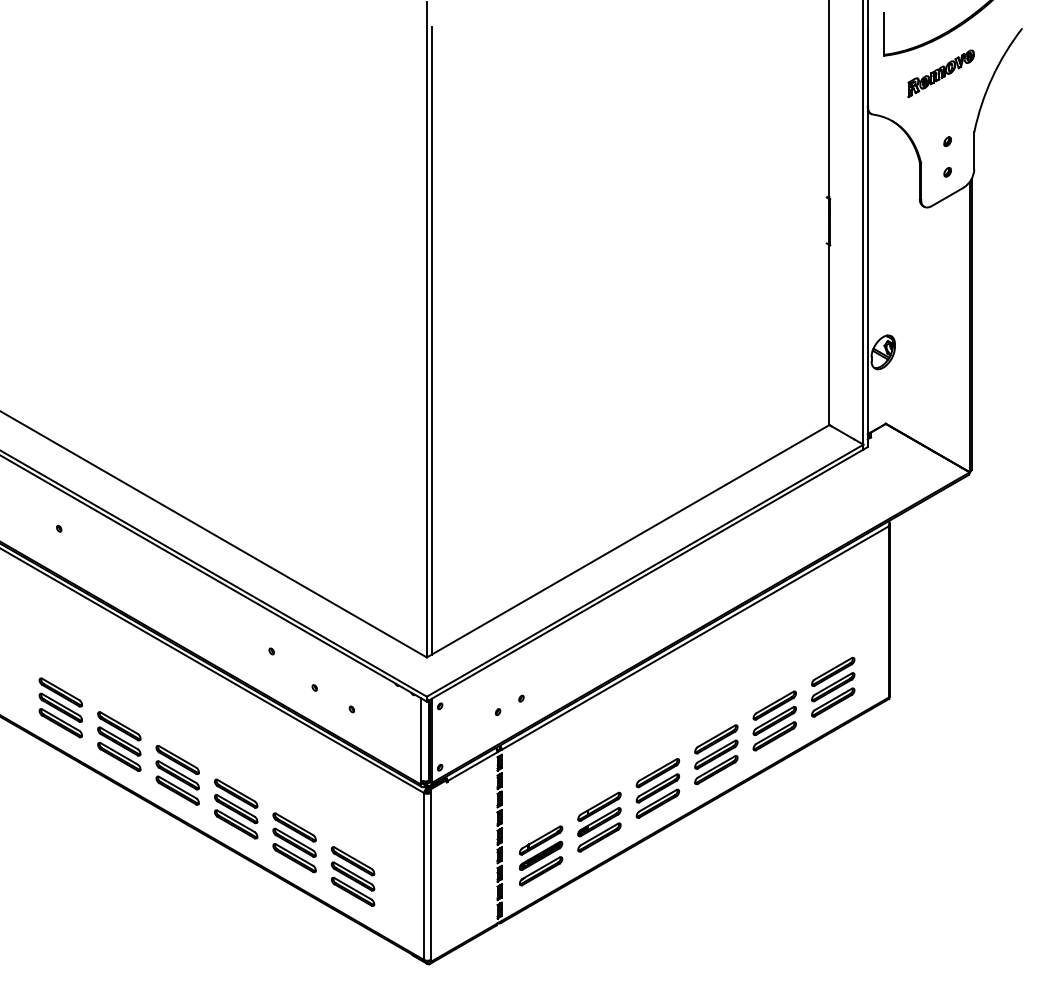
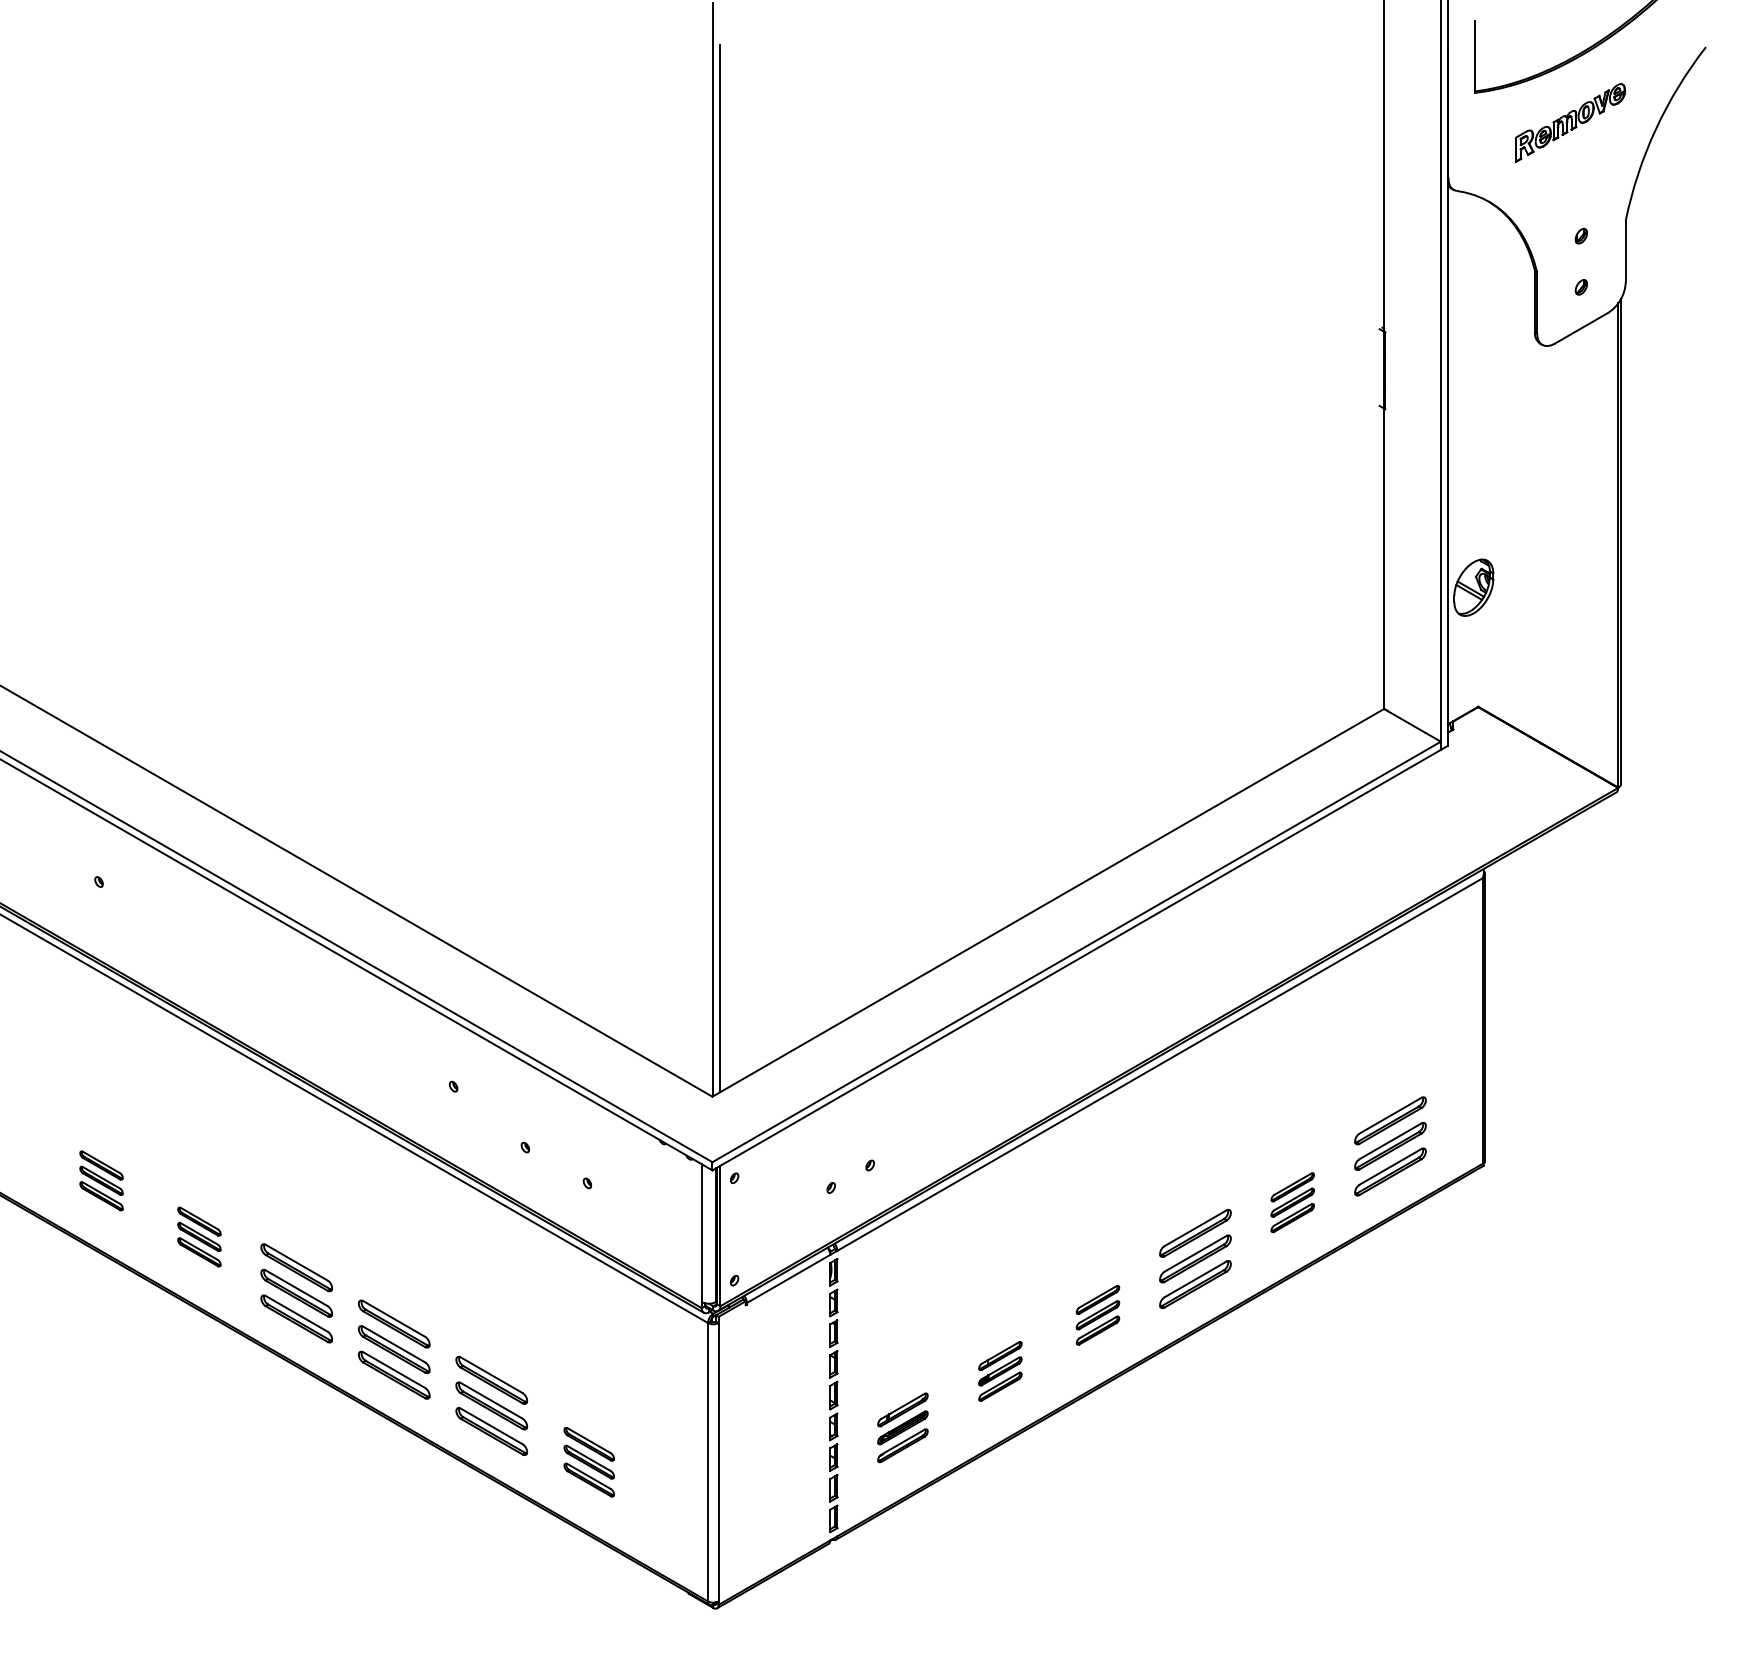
part: (60, 707) -> (101, 1180), size x0.6
part: (774, 720) -> (1292, 1201), size x0.6
part: (119, 741) -> (199, 1236), size x0.6
part: (657, 788) -> (1097, 1315), size x0.6
part: (599, 821) -> (1000, 1370), size x0.6
part: (540, 855) -> (902, 1427), size x0.7
part: (352, 876) -> (588, 1462), size x0.7

